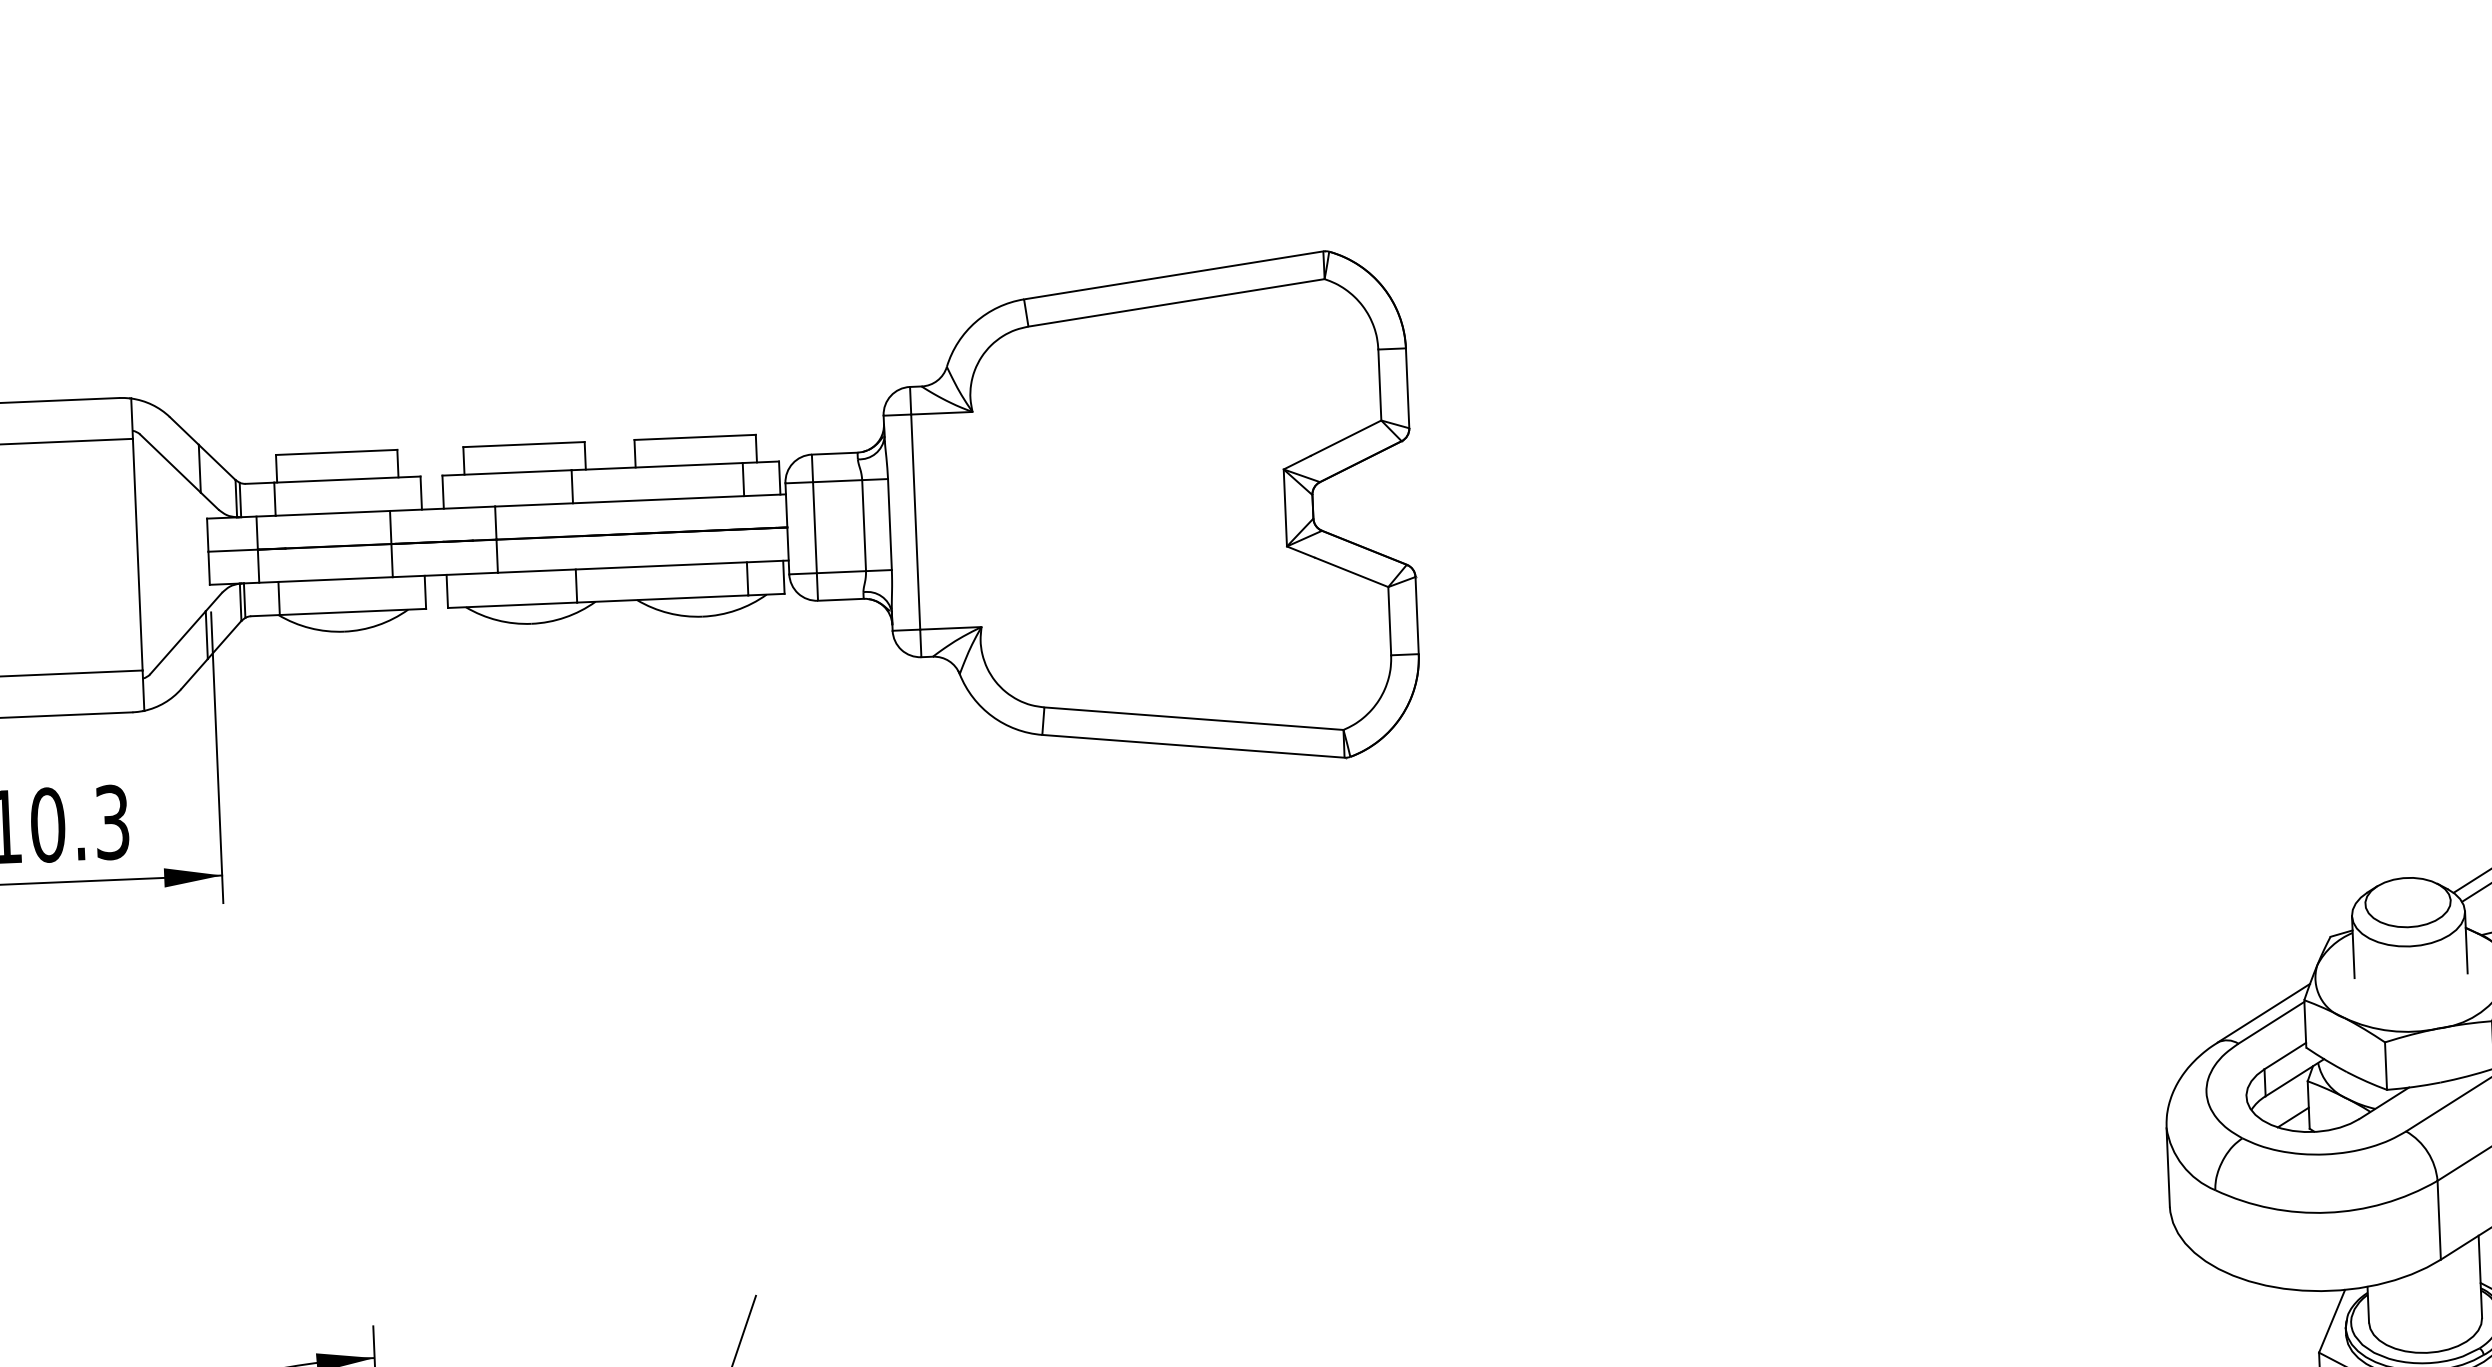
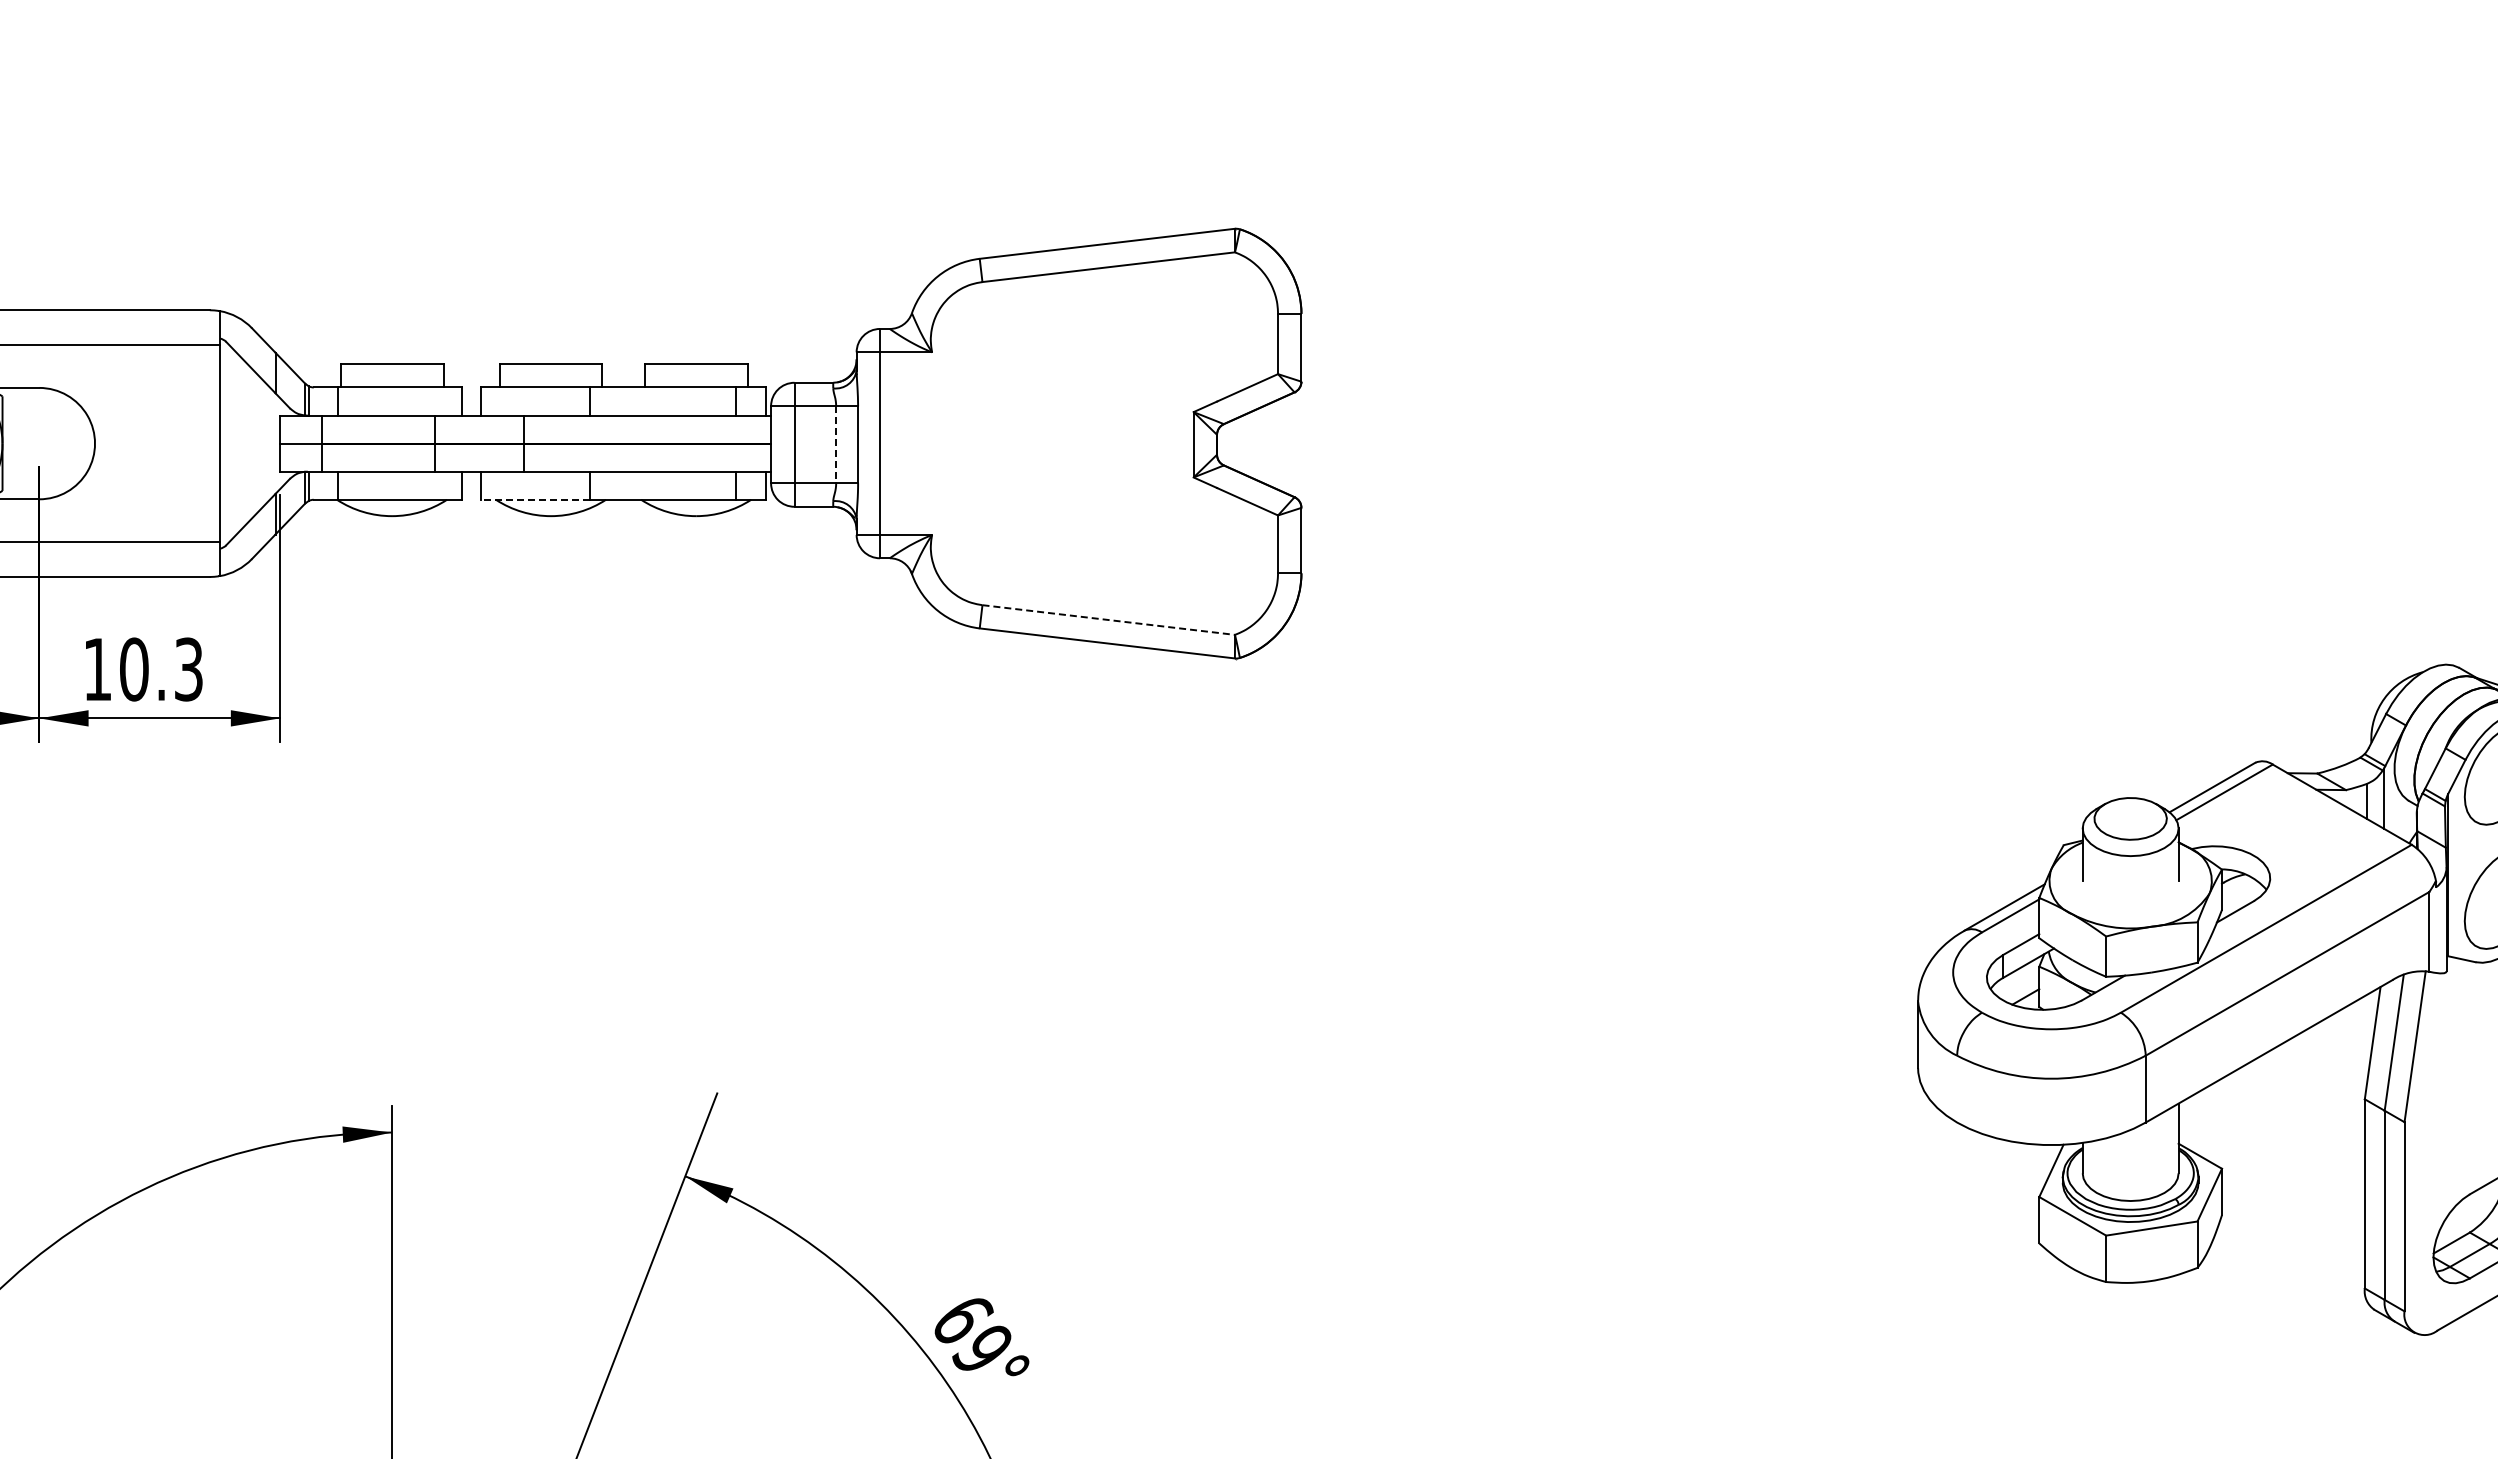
line: (864, 525) -> (836, 444), solid -> dashed
line: (512, 604) -> (535, 499), solid -> dashed
line: (1194, 719) -> (1109, 620), solid -> dashed

